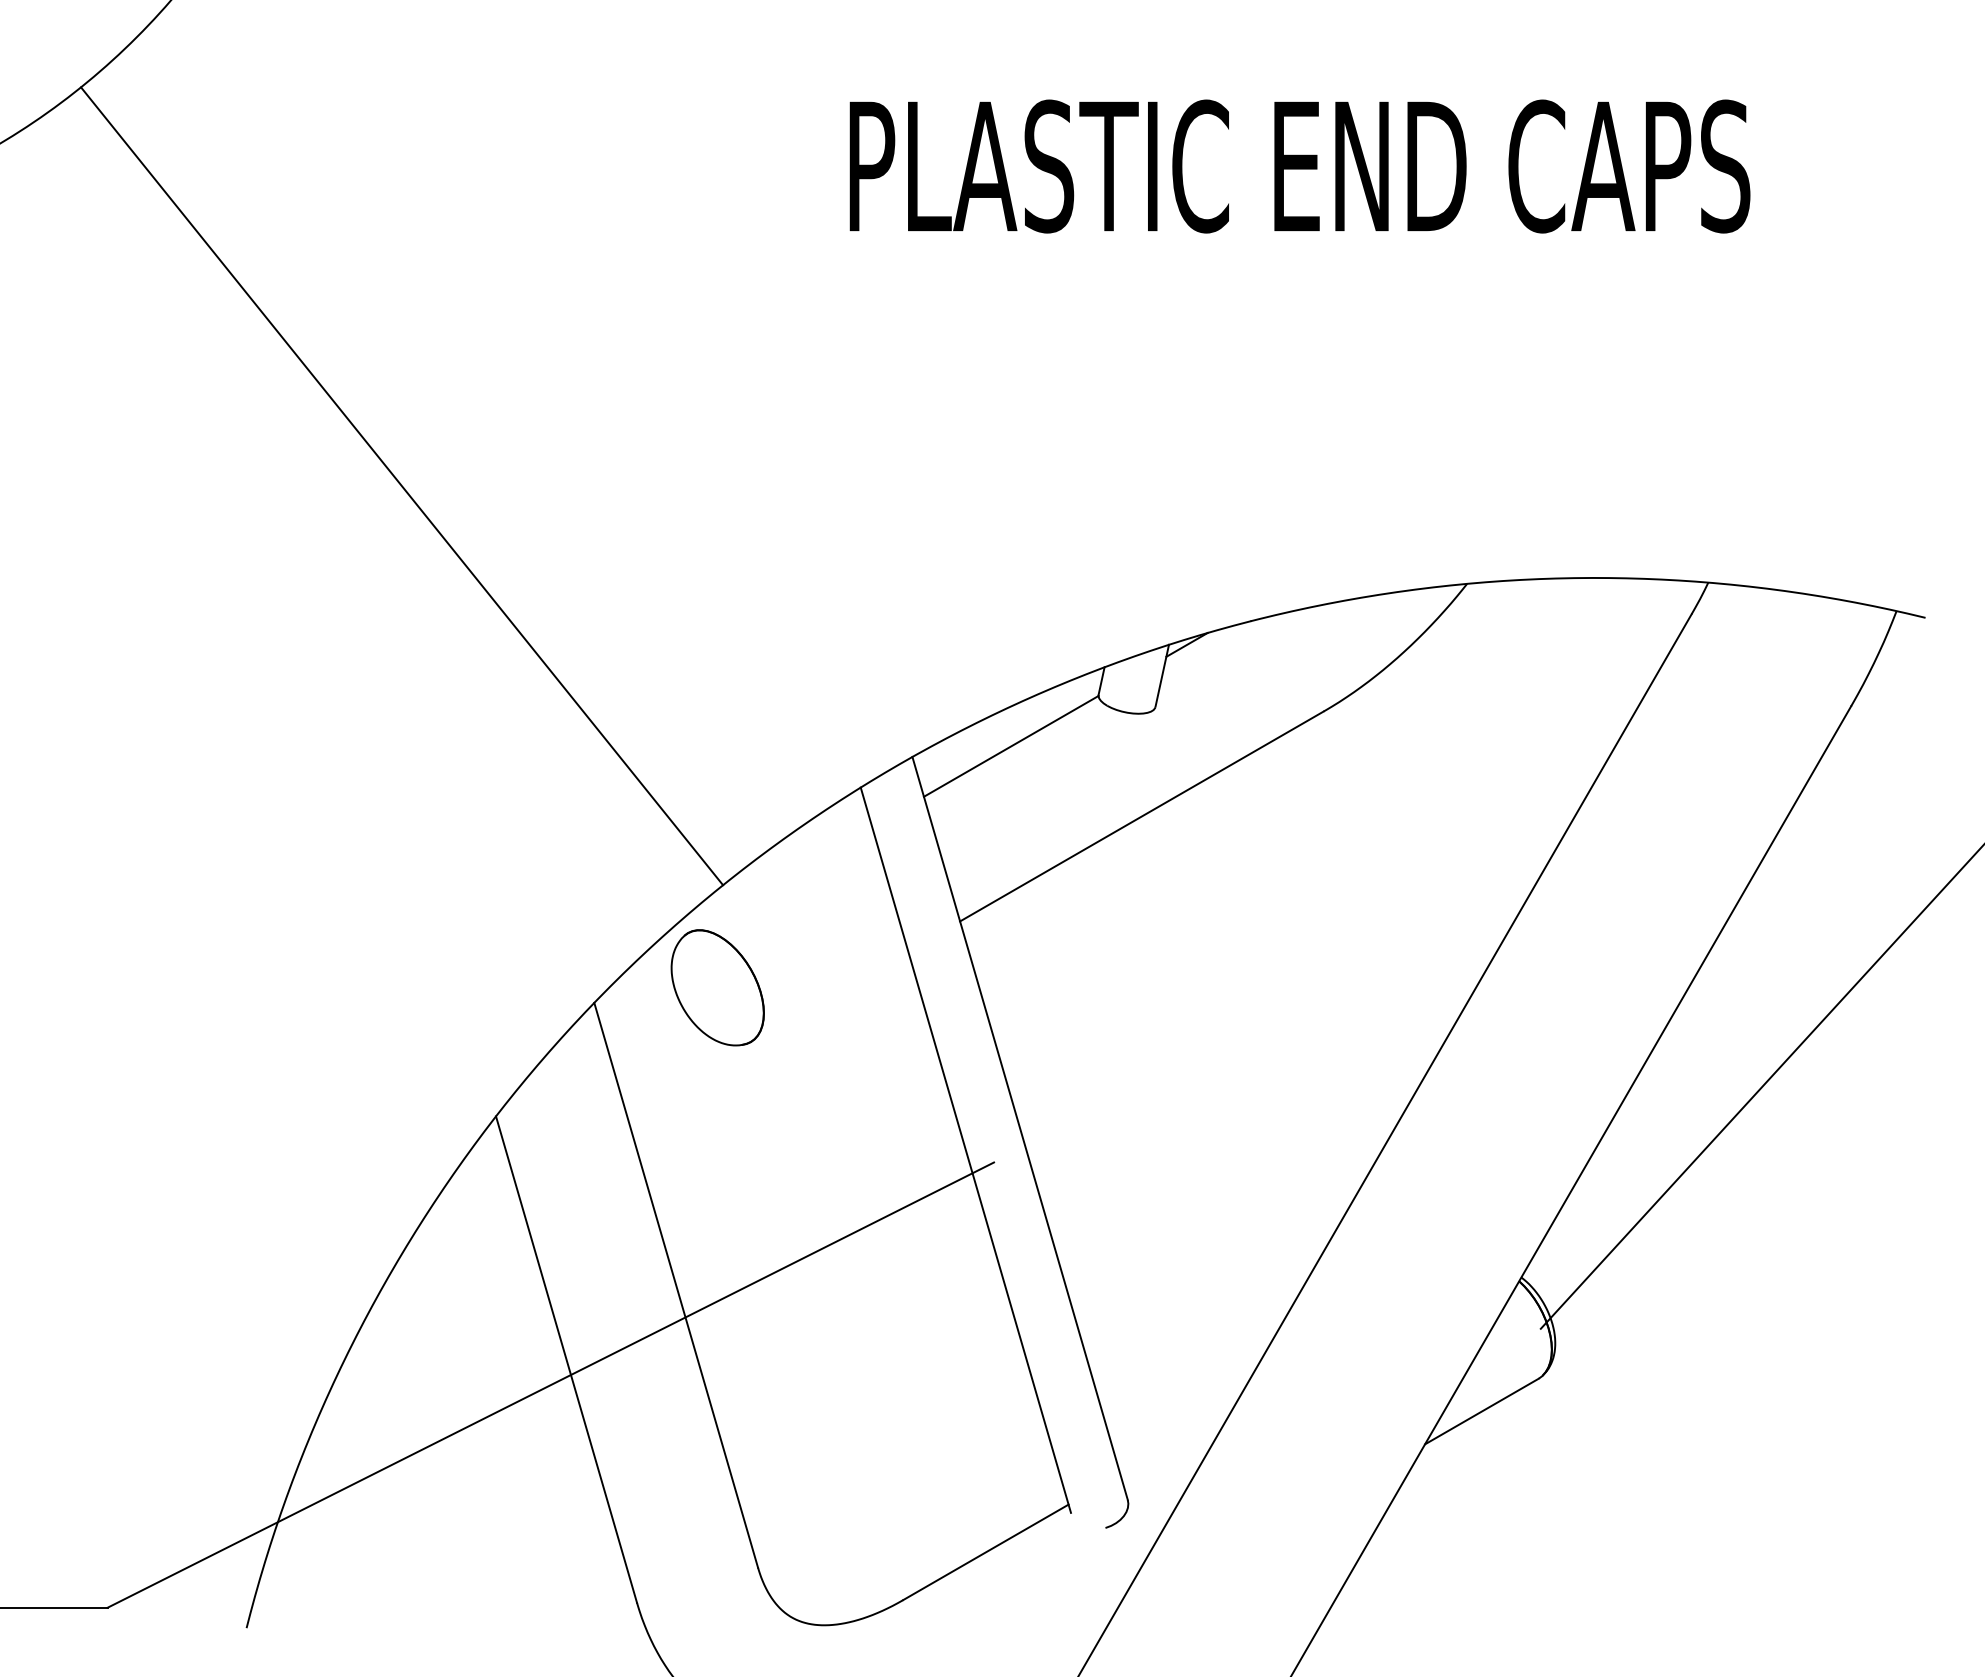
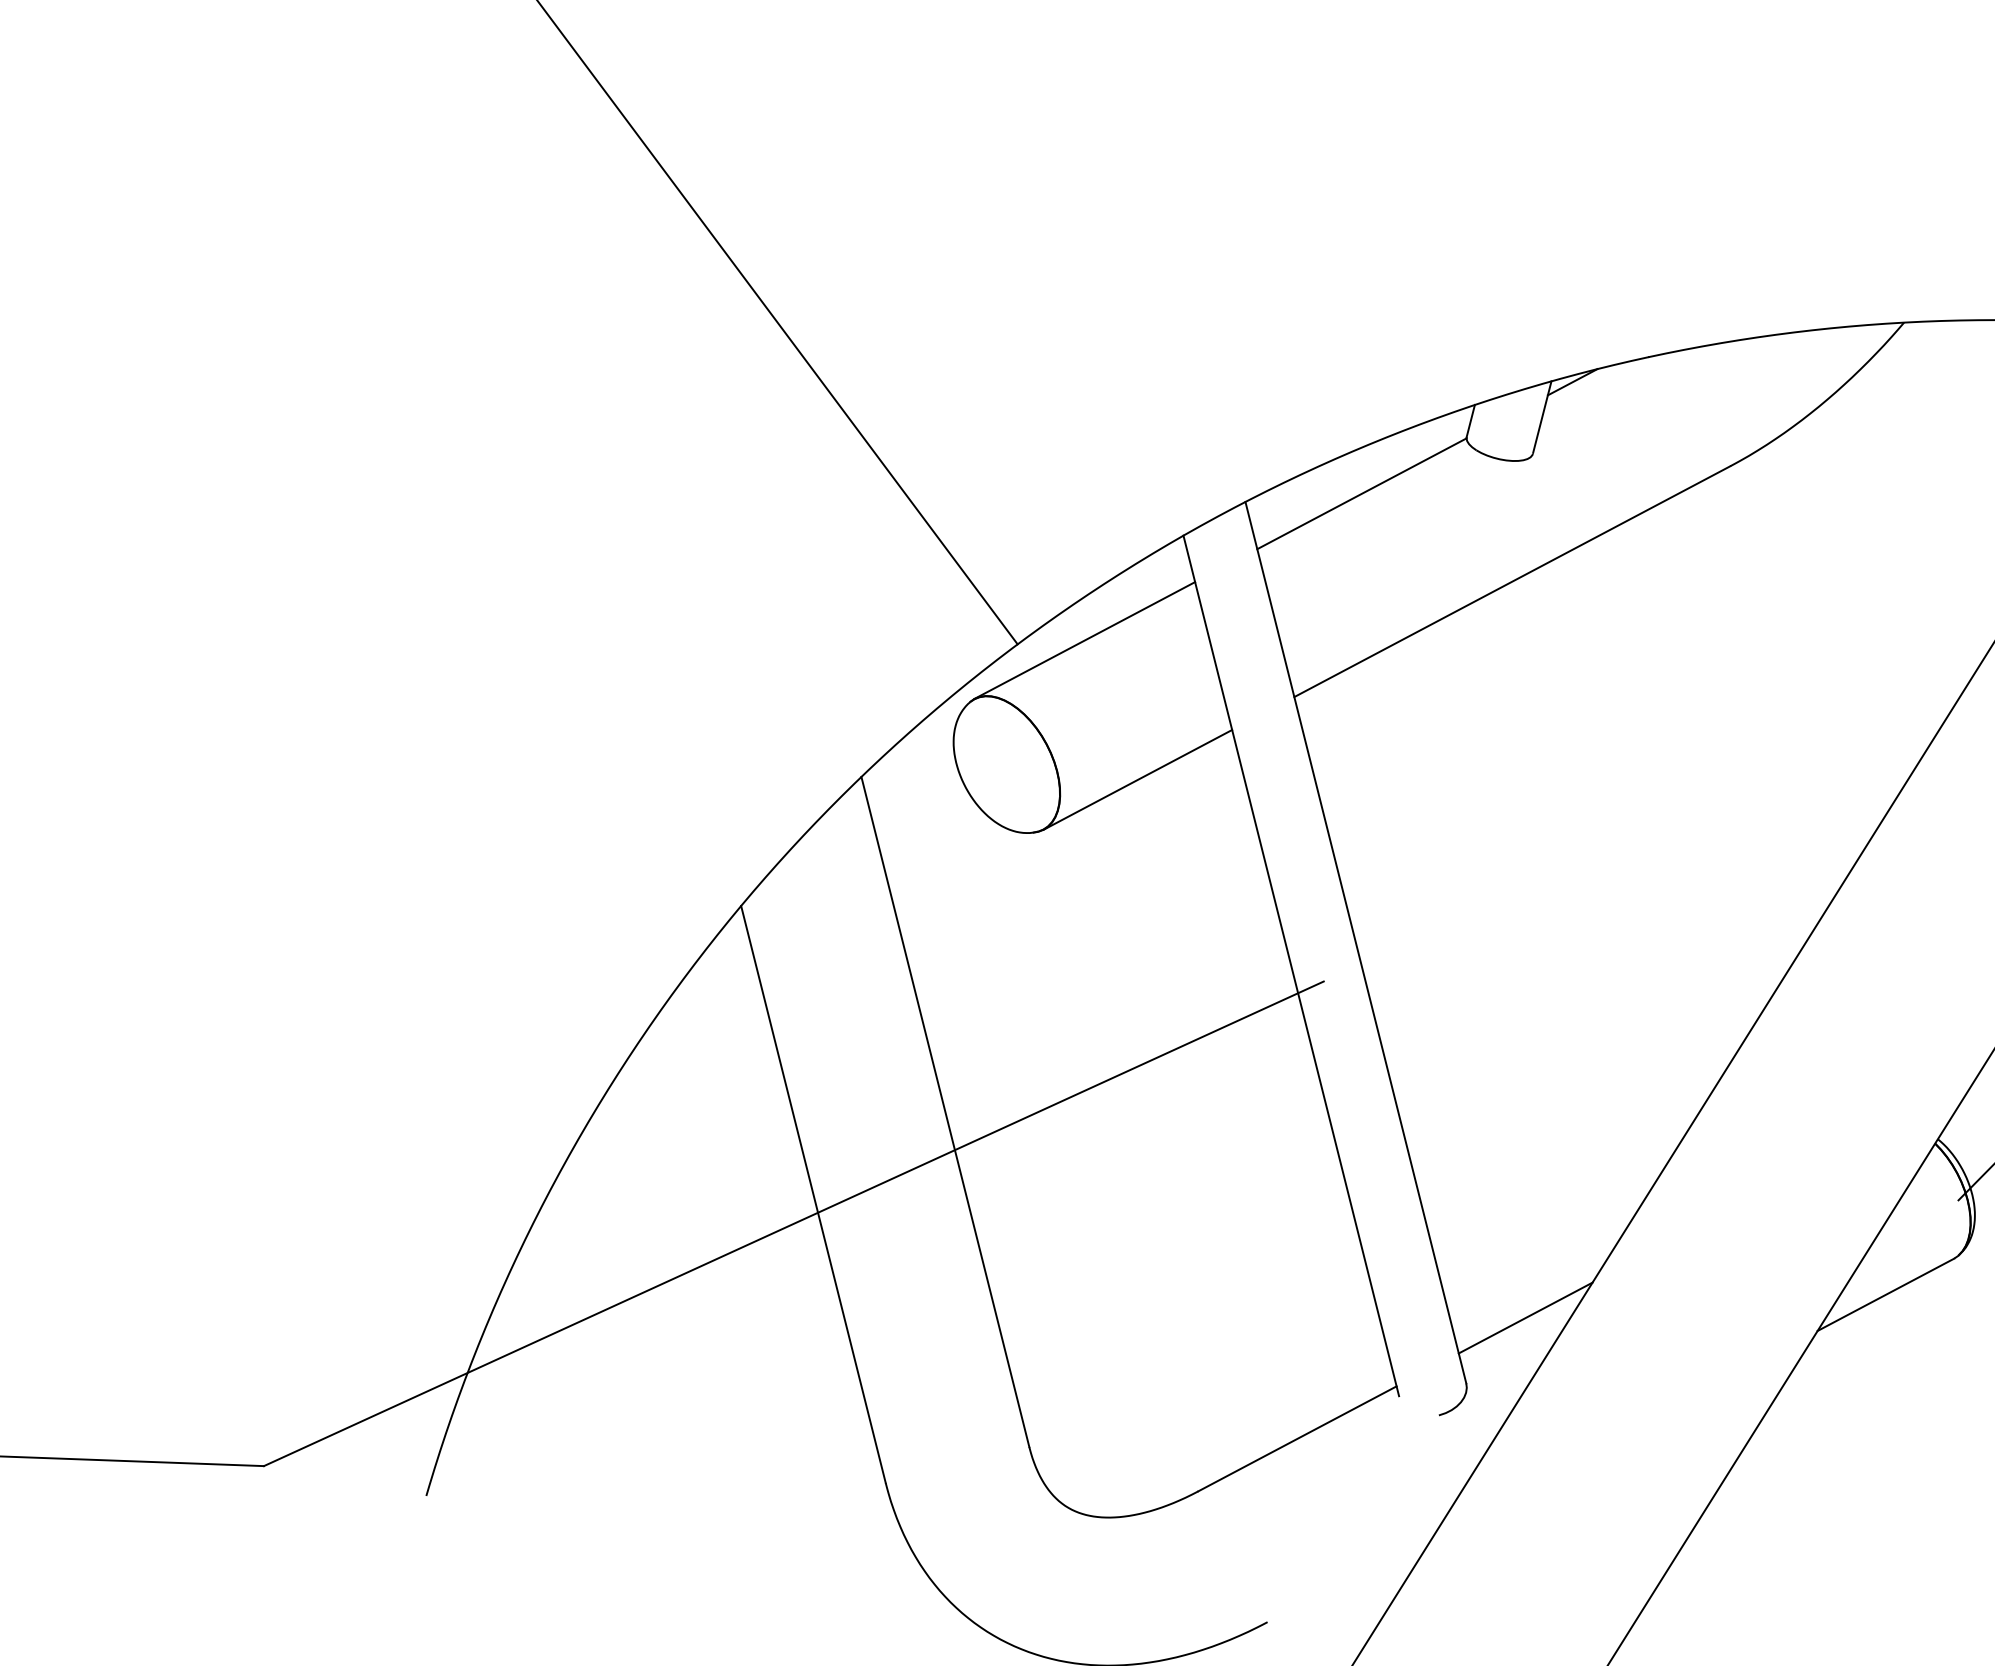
line: (779, 879) -> (1084, 640), added
line: (829, 996) -> (1137, 779), added
line: (1176, 1442) -> (1525, 1318), added

